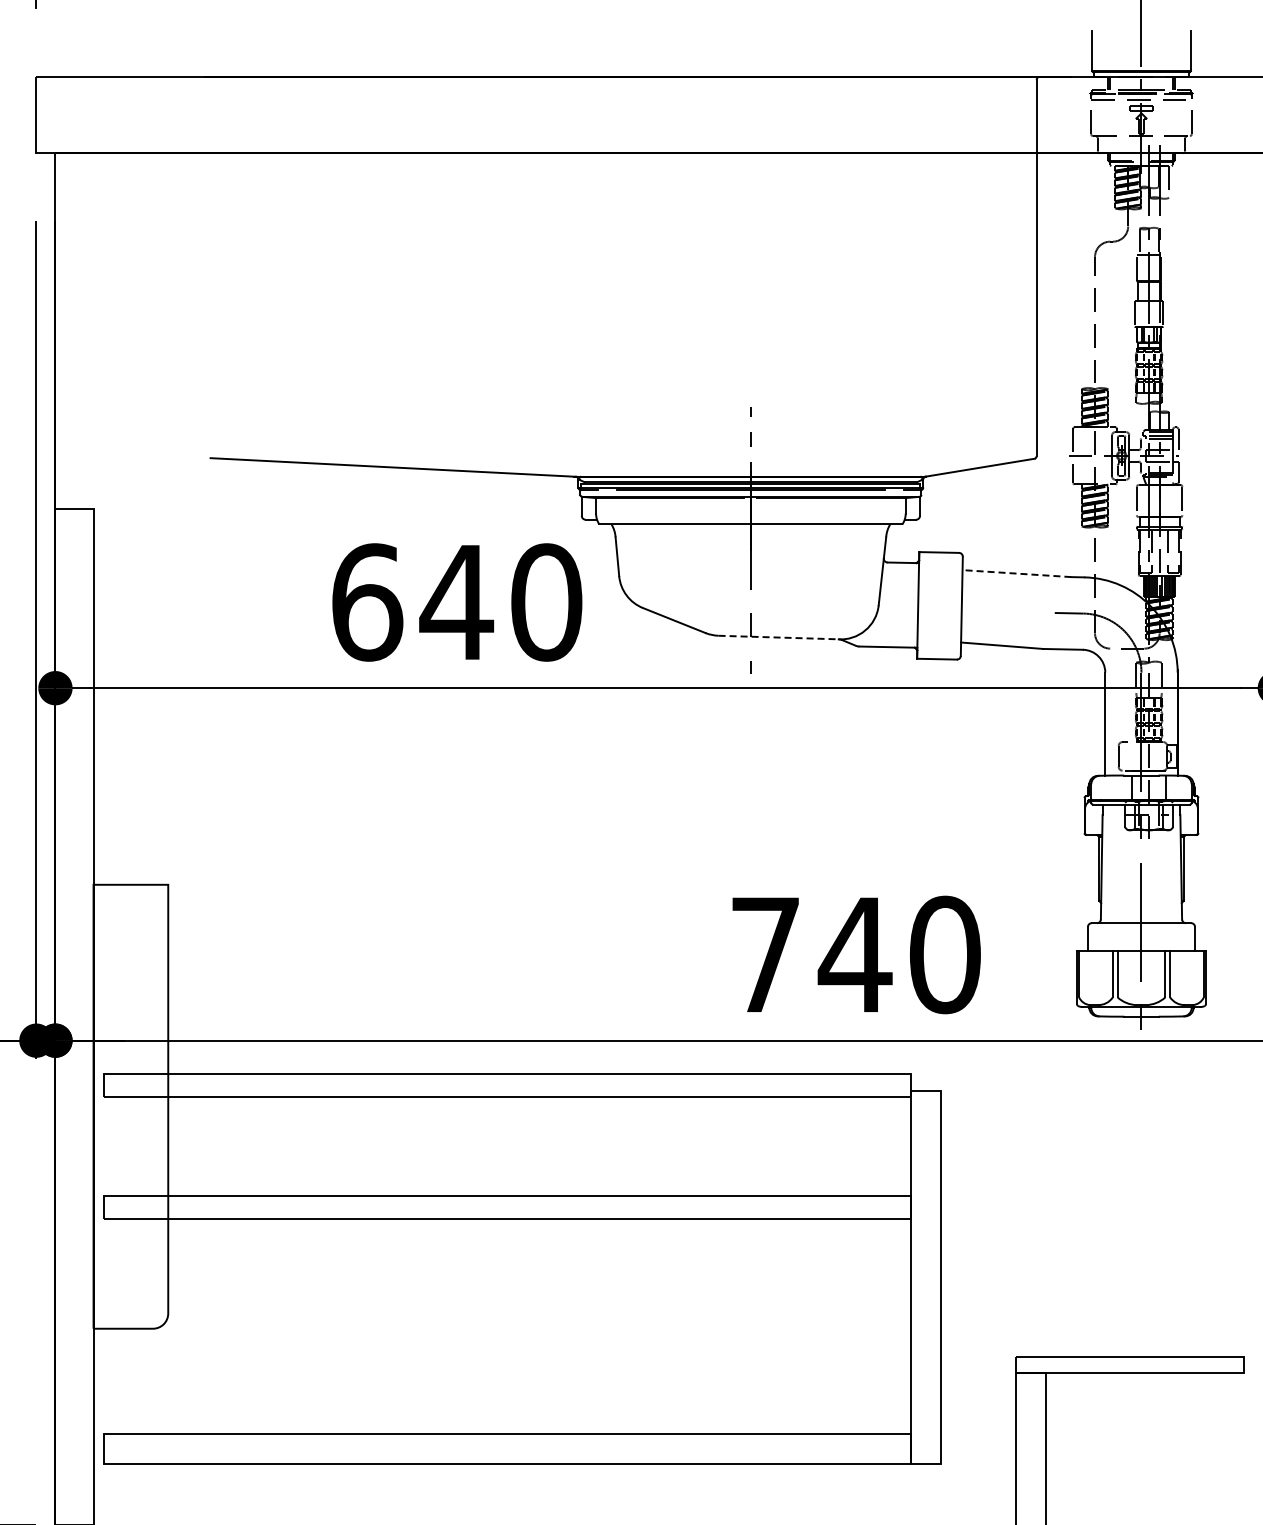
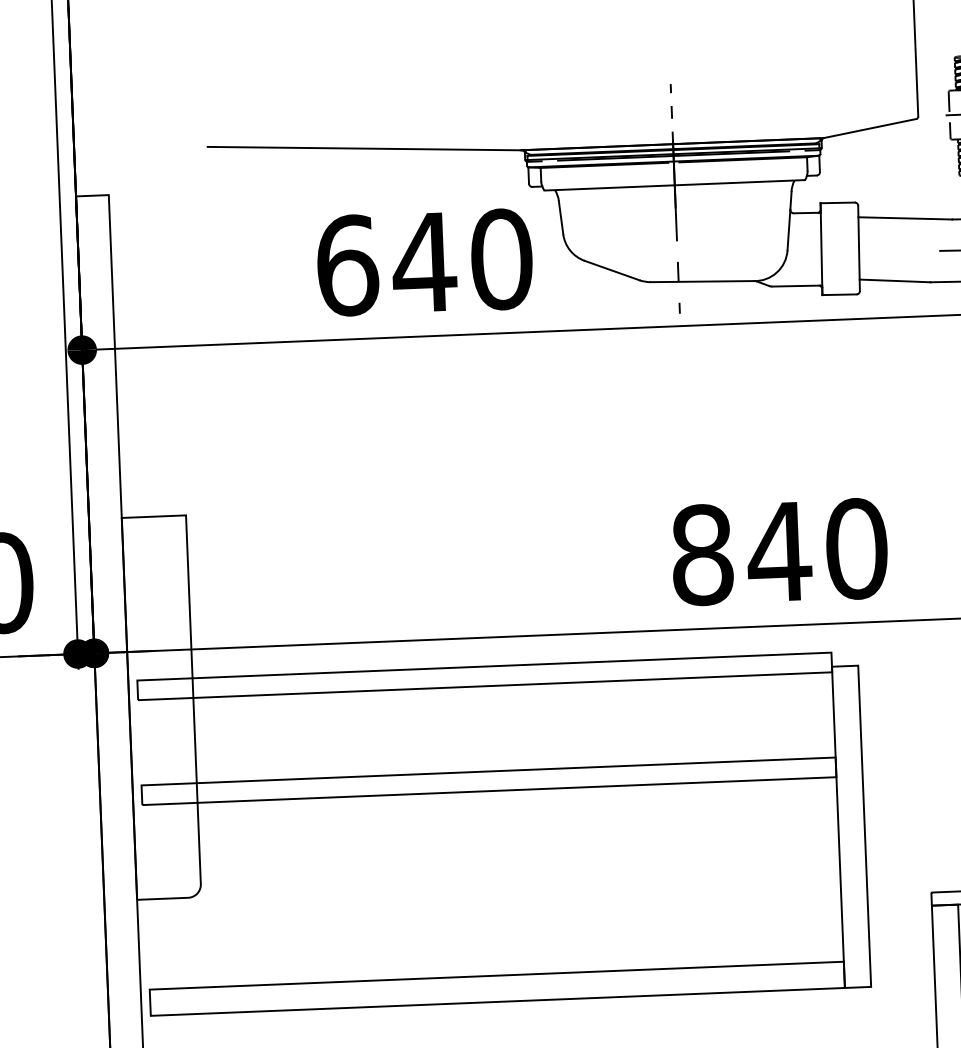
line: (1016, 573) -> (904, 218), dashed -> solid
line: (779, 637) -> (703, 281), dashed -> solid
text: (765, 954) -> (702, 554), 740 -> 840

